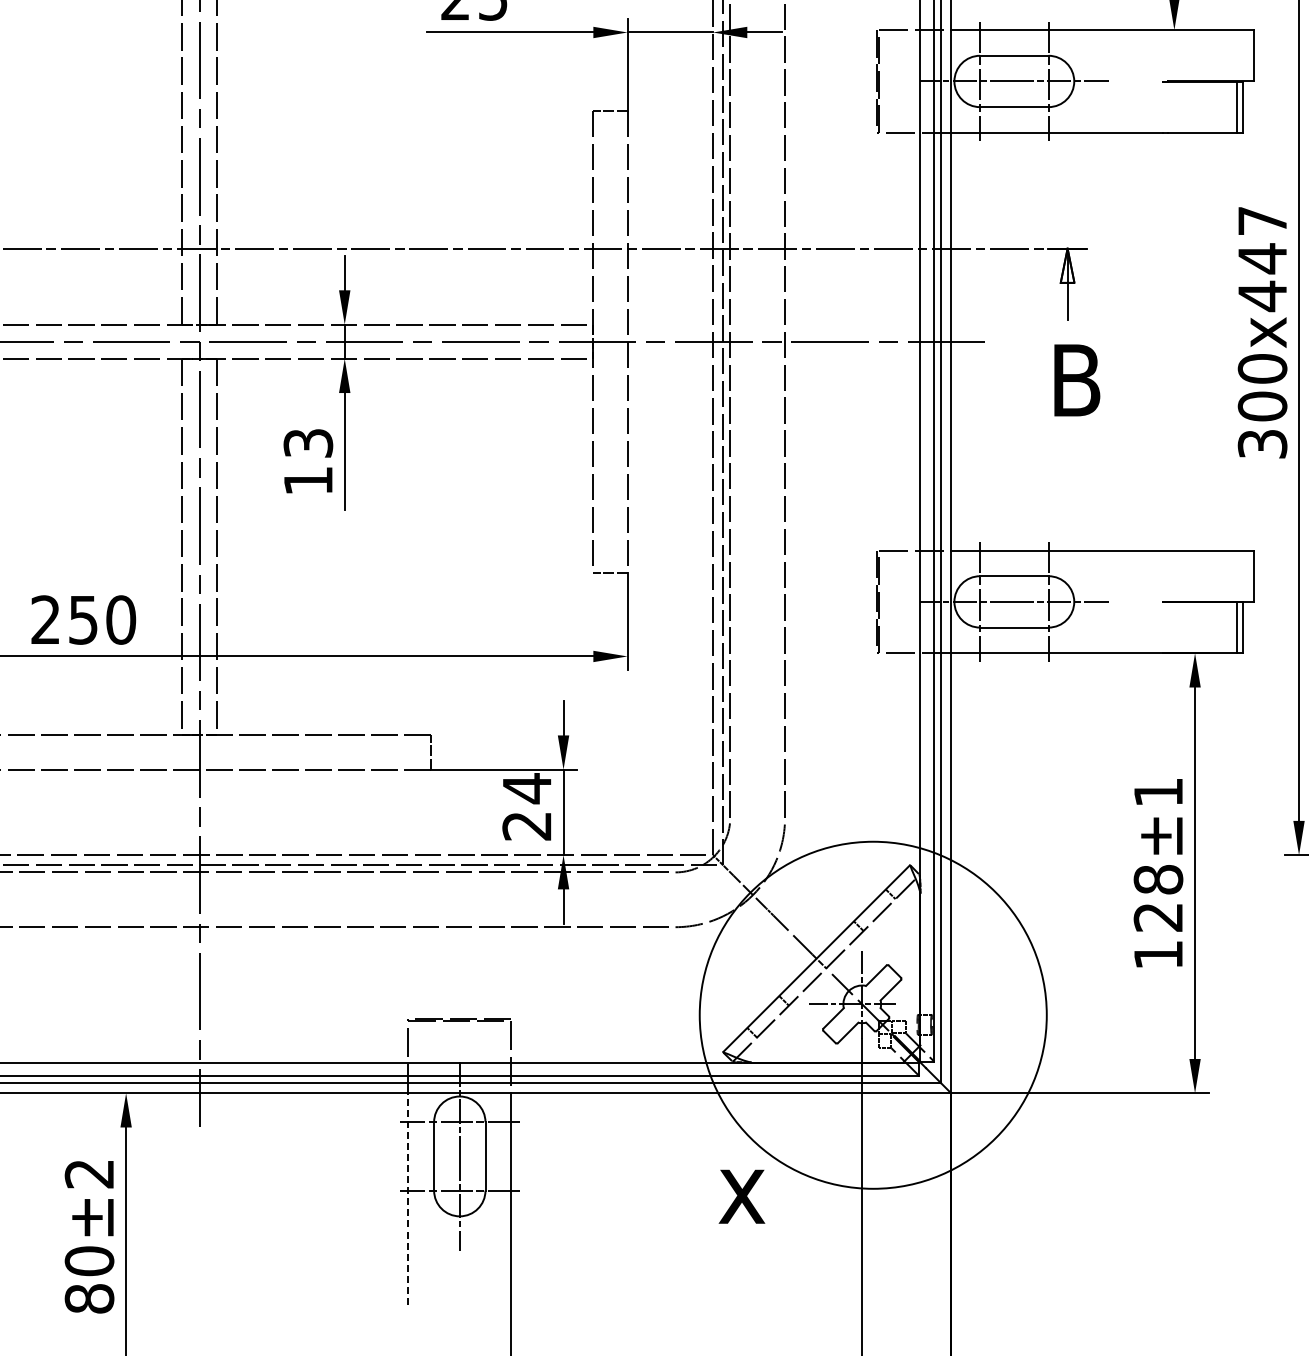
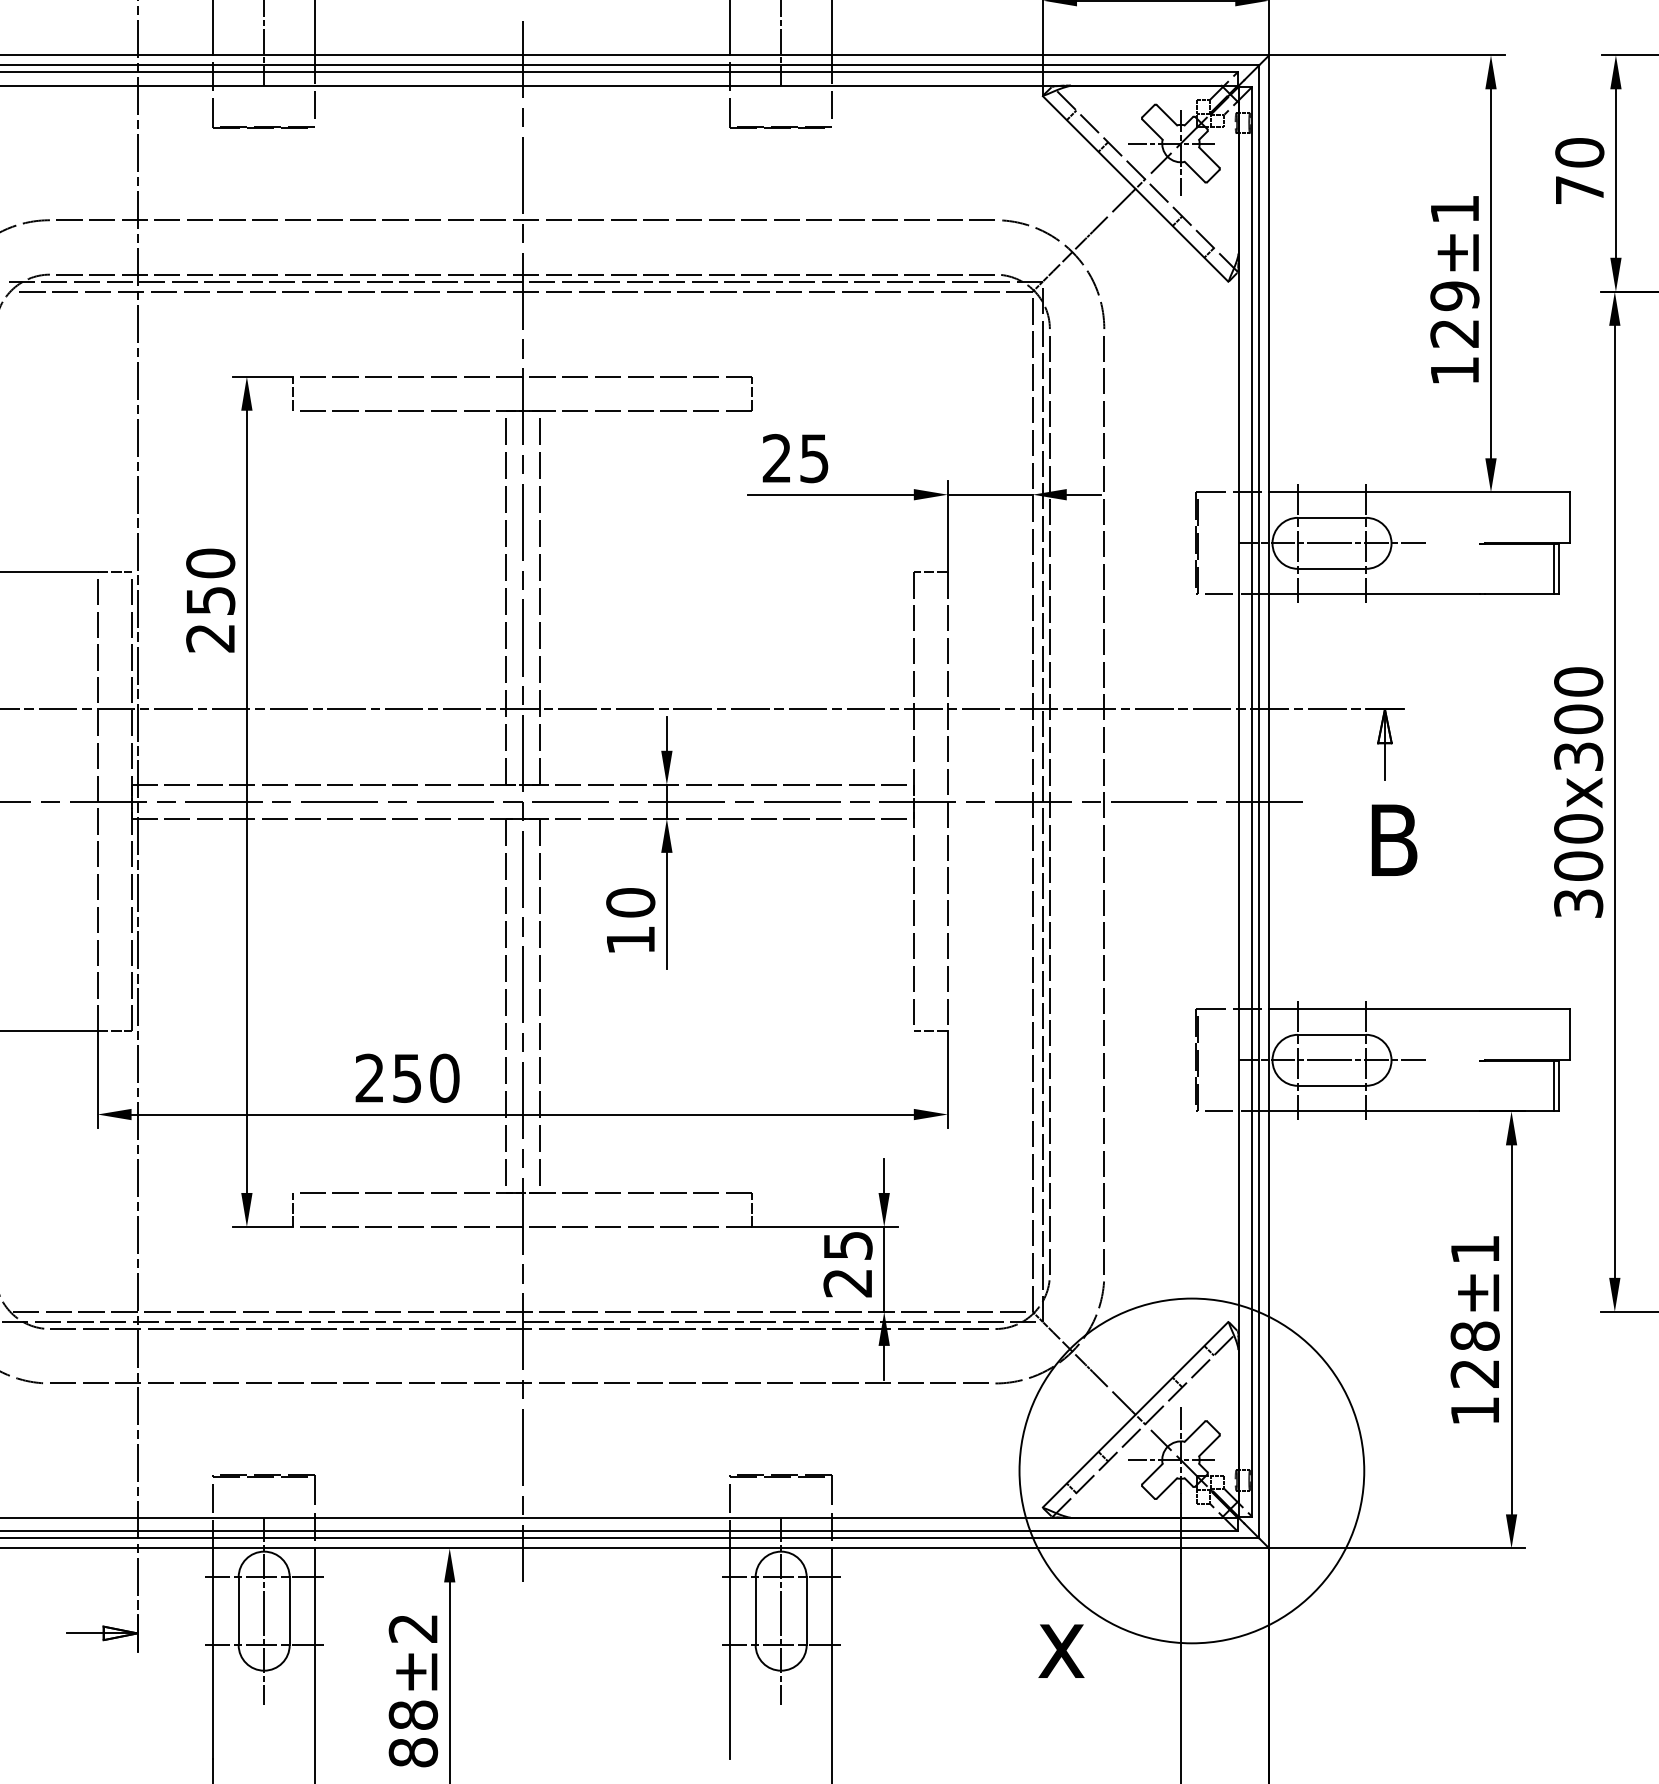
text: (1262, 258) -> (1578, 719), x447 -> x300
text: (308, 443) -> (630, 902), 13 -> 10
text: (527, 788) -> (848, 1245), 24 -> 25
line: (408, 1199) -> (730, 1653), dashed -> solid
text: (89, 1260) -> (413, 1714), 80 -> 88

